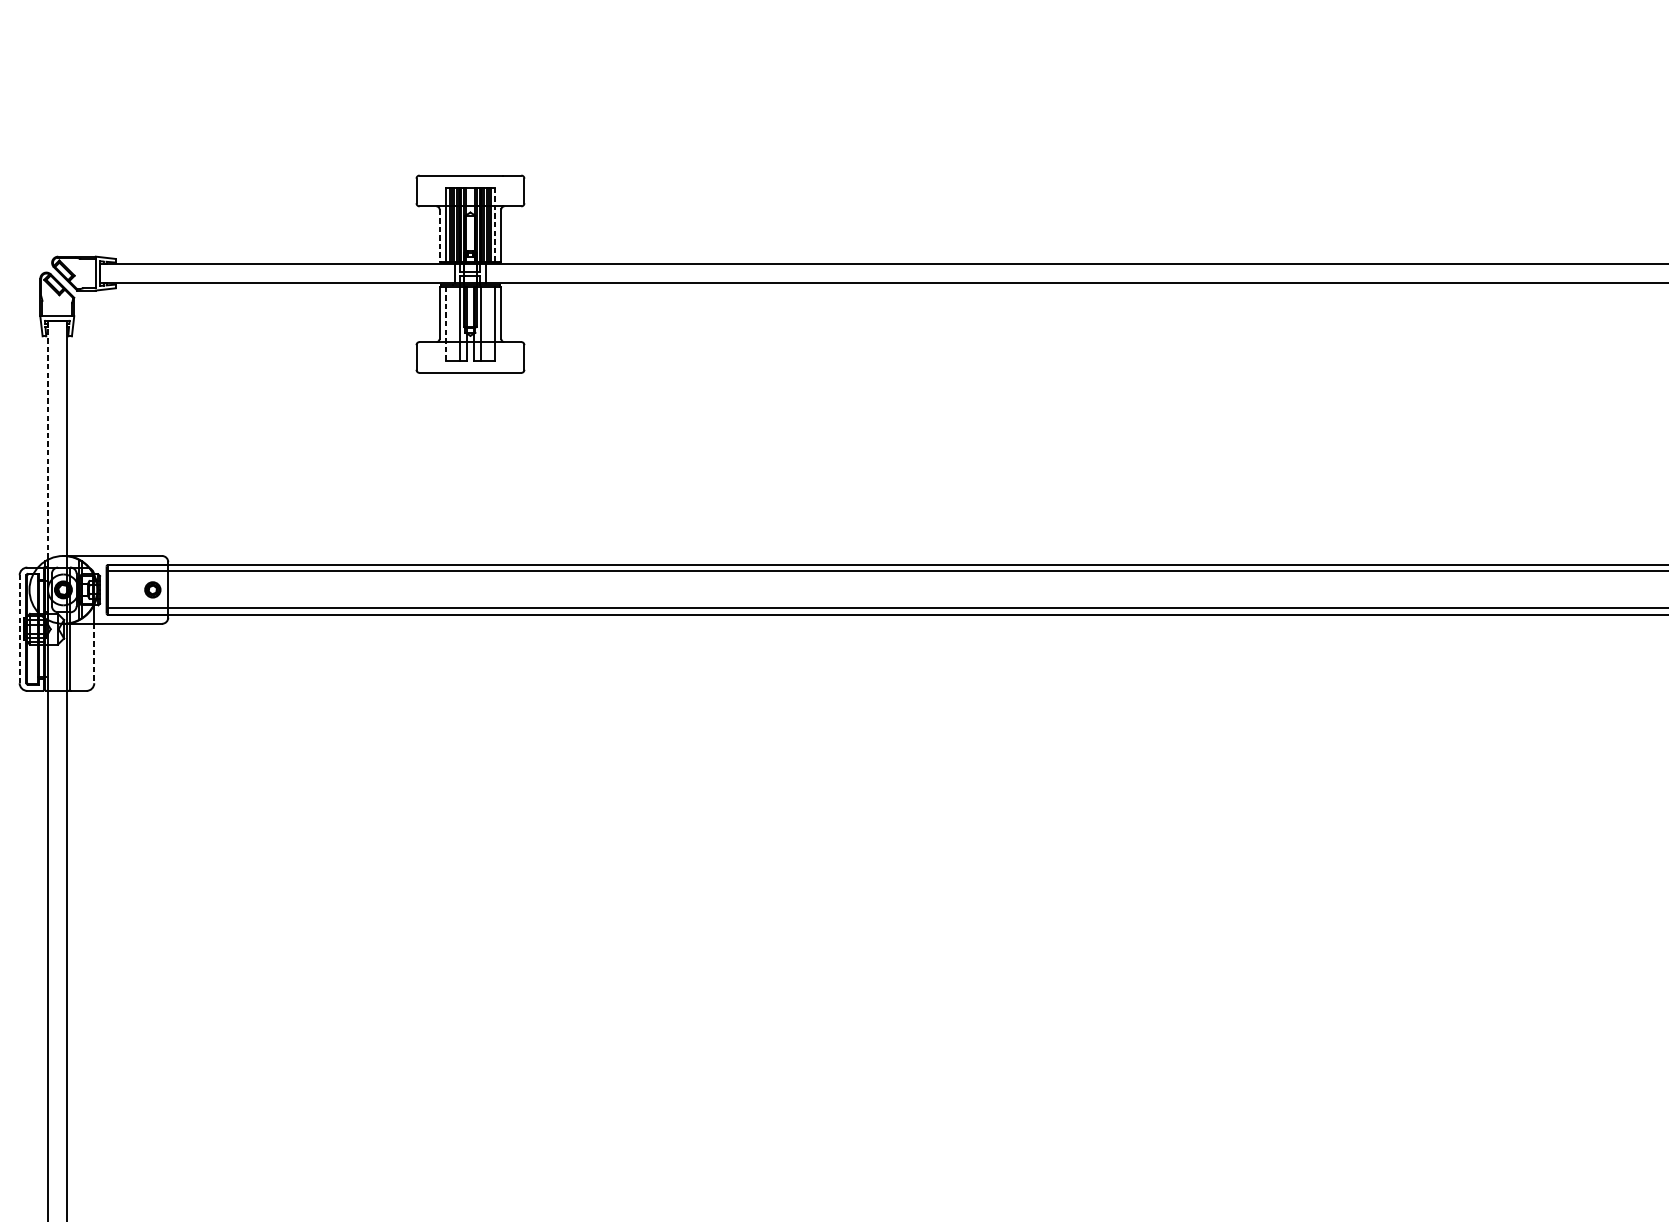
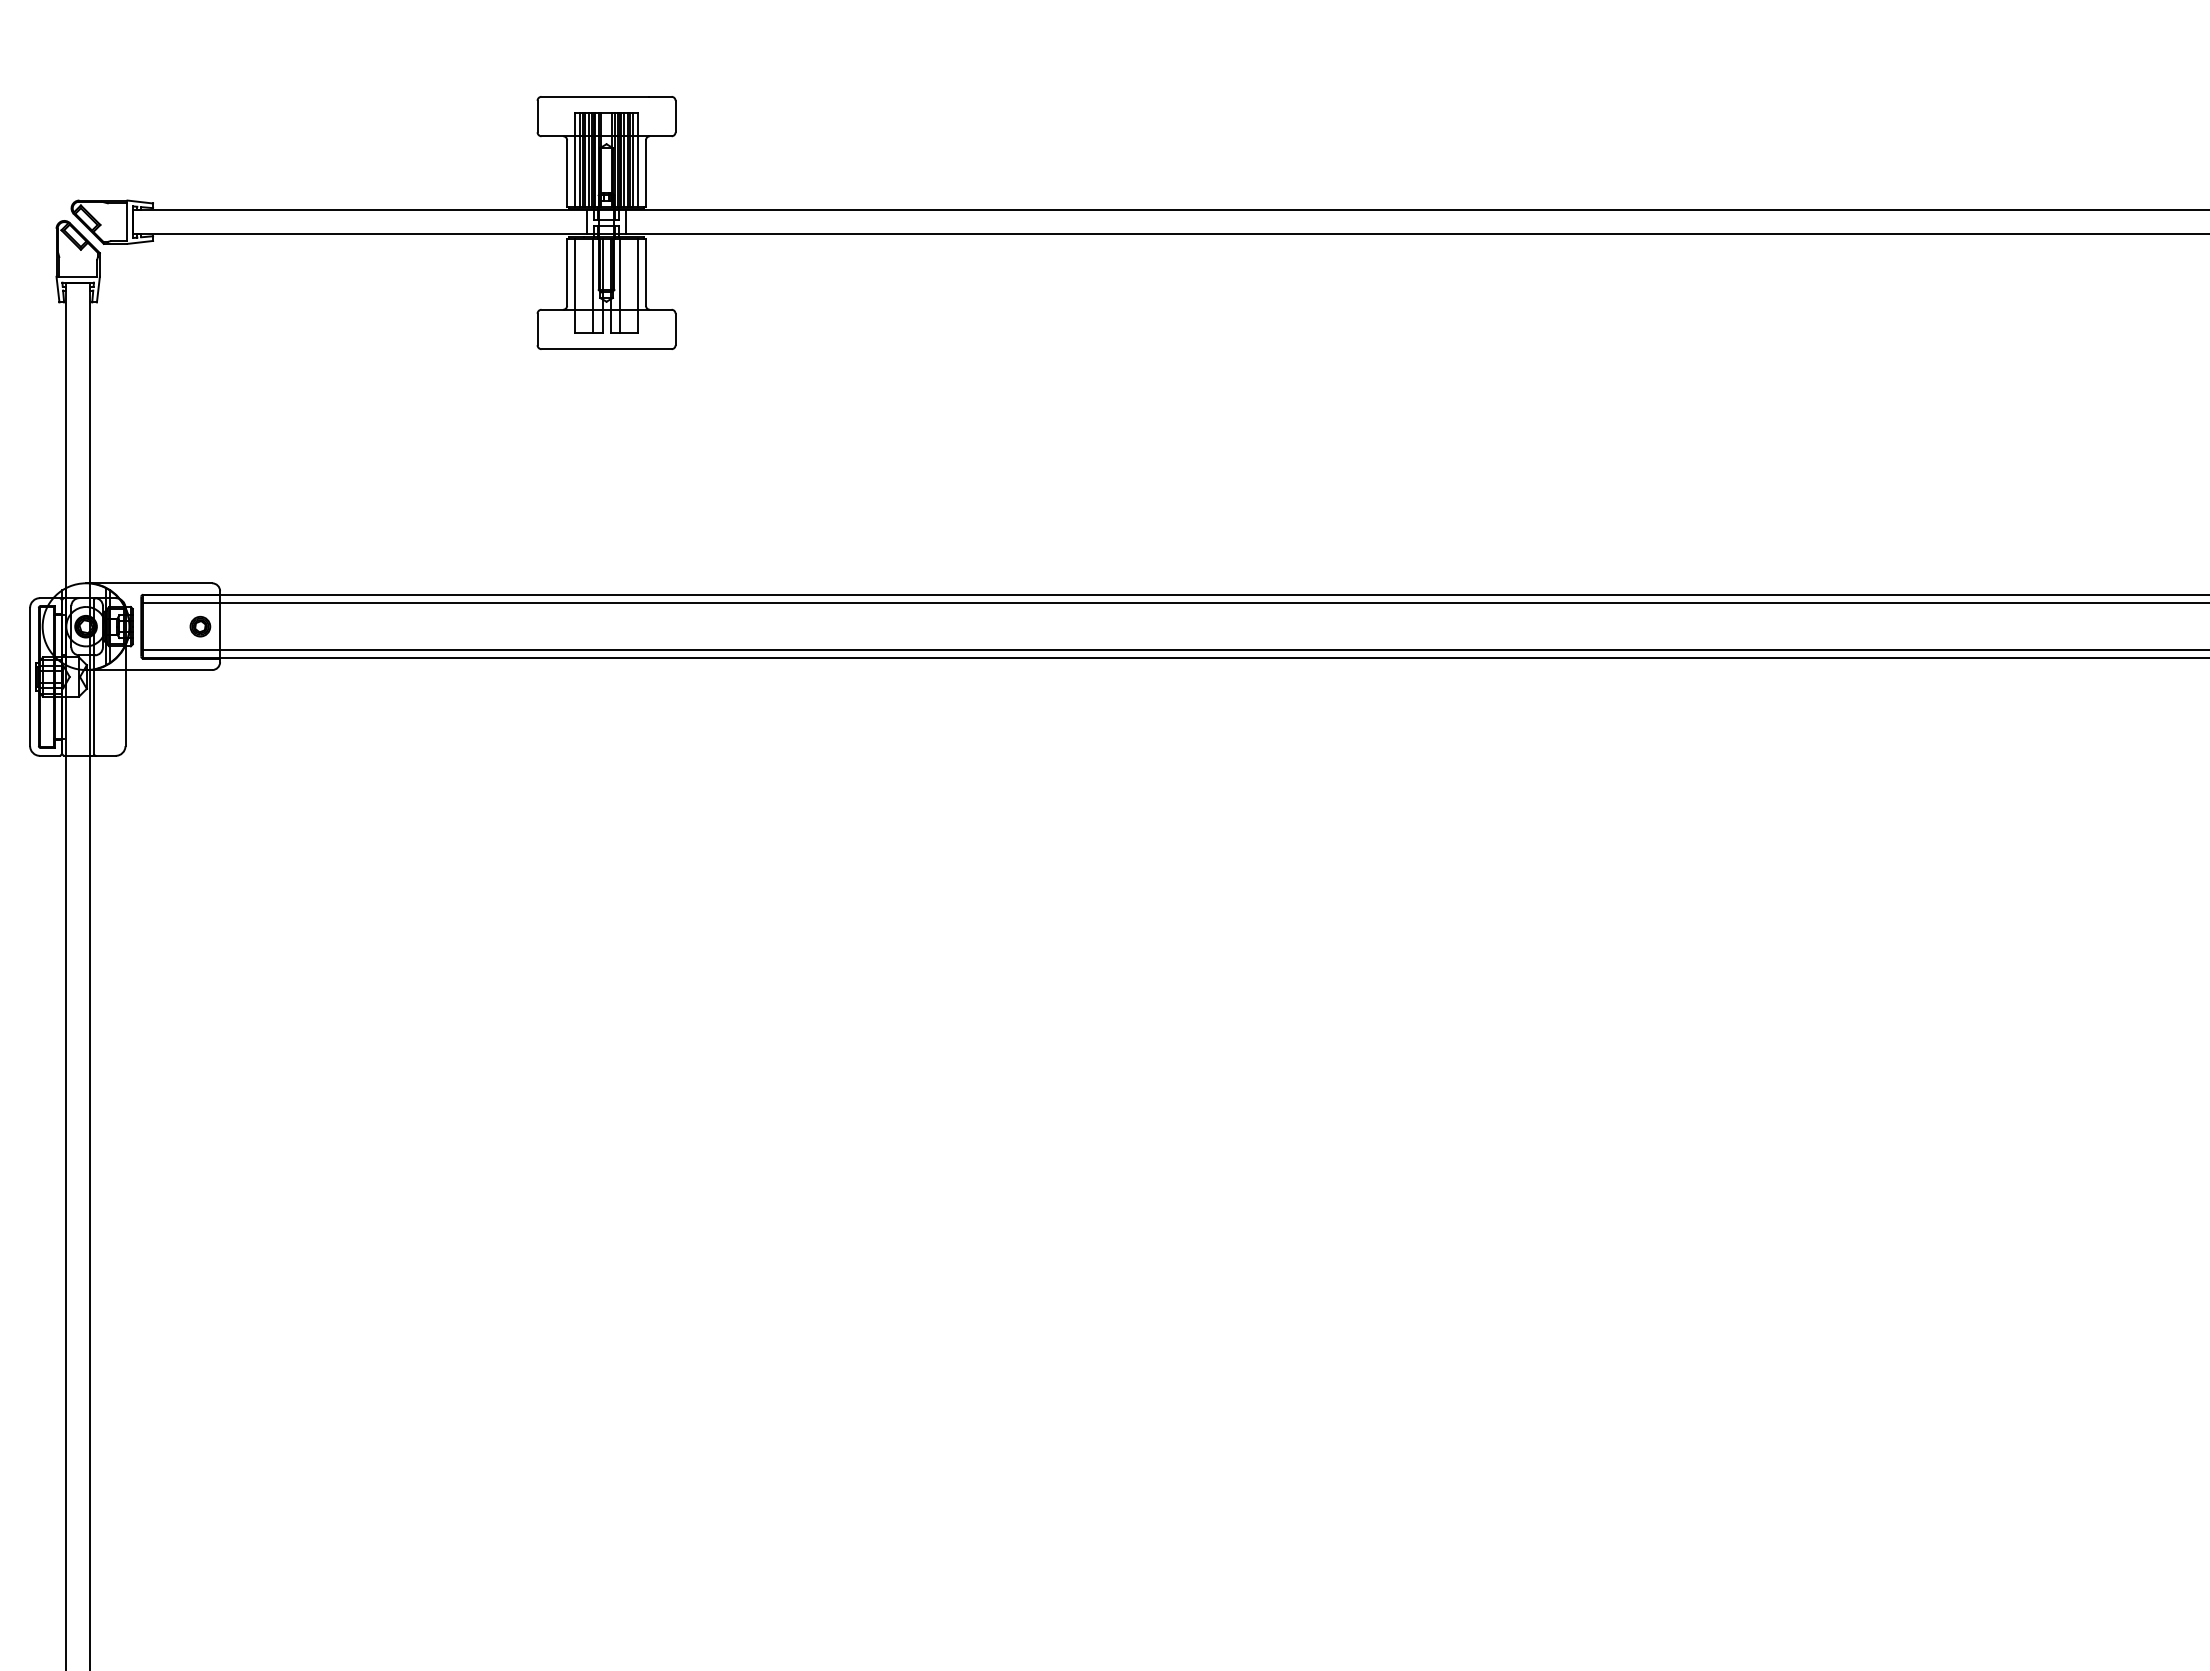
line: (495, 224) -> (638, 159), dashed -> solid
line: (439, 235) -> (567, 173), dashed -> solid
line: (446, 323) -> (575, 286), dashed -> solid
line: (48, 440) -> (66, 435), dashed -> solid
line: (19, 628) -> (30, 676), dashed -> solid
line: (94, 653) -> (125, 708), dashed -> solid

